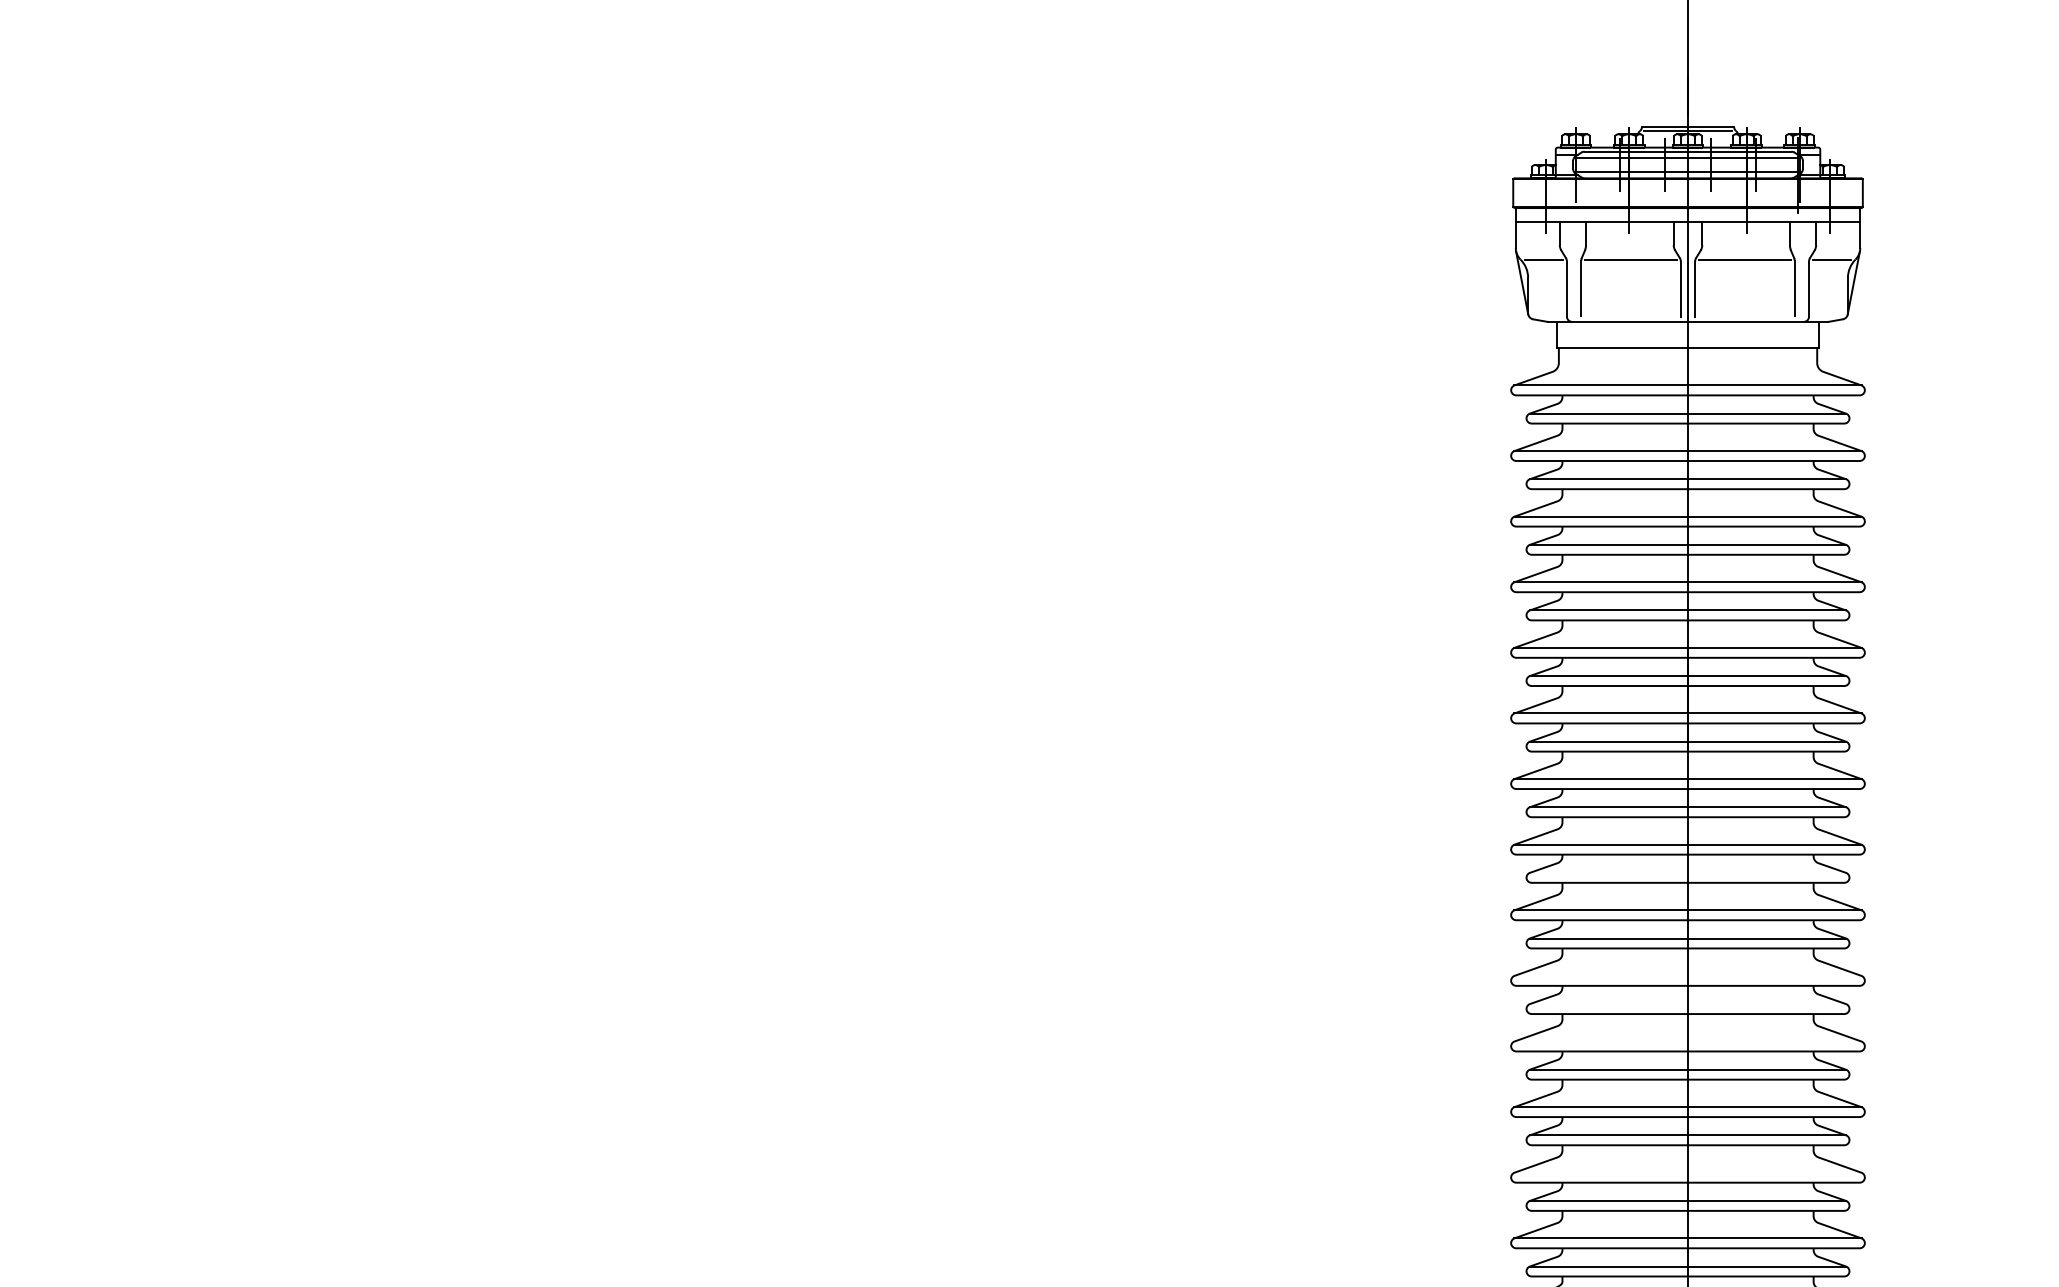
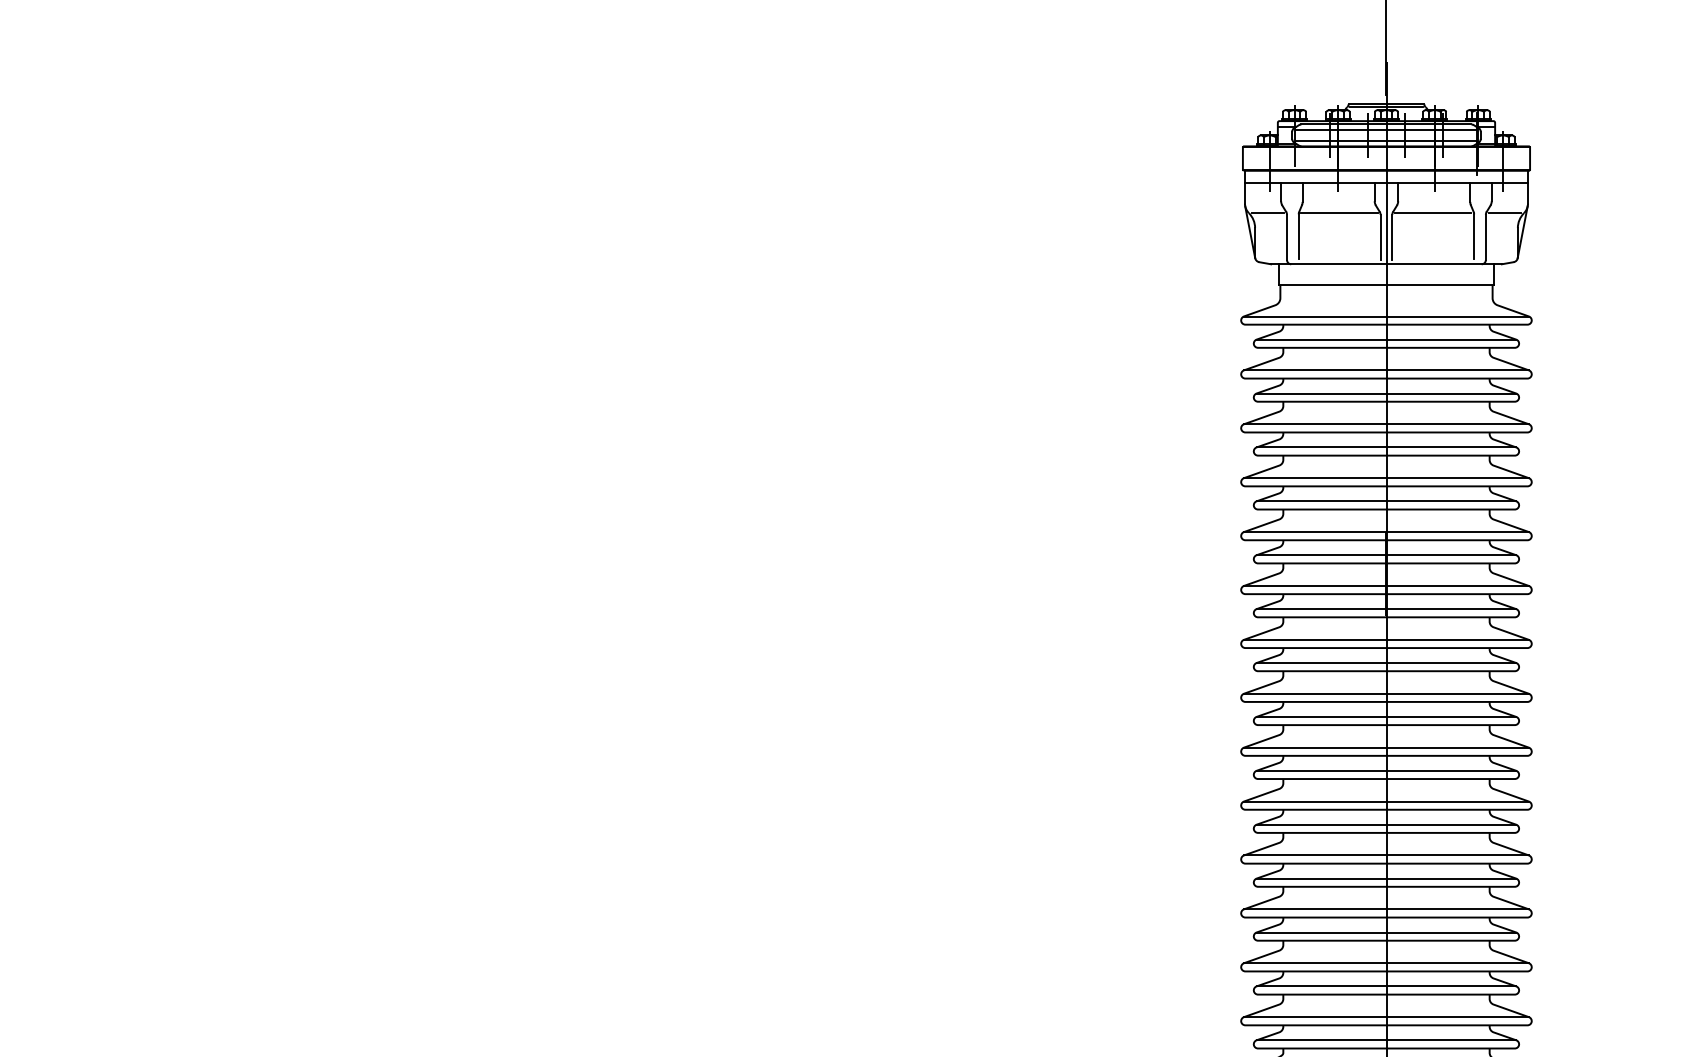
line: (1687, 872) -> (1386, 716), added
line: (1687, 975) -> (1386, 801), added
line: (1687, 1004) -> (1386, 825), added
line: (1687, 1041) -> (1386, 855), added
line: (1687, 1172) -> (1386, 963), added

